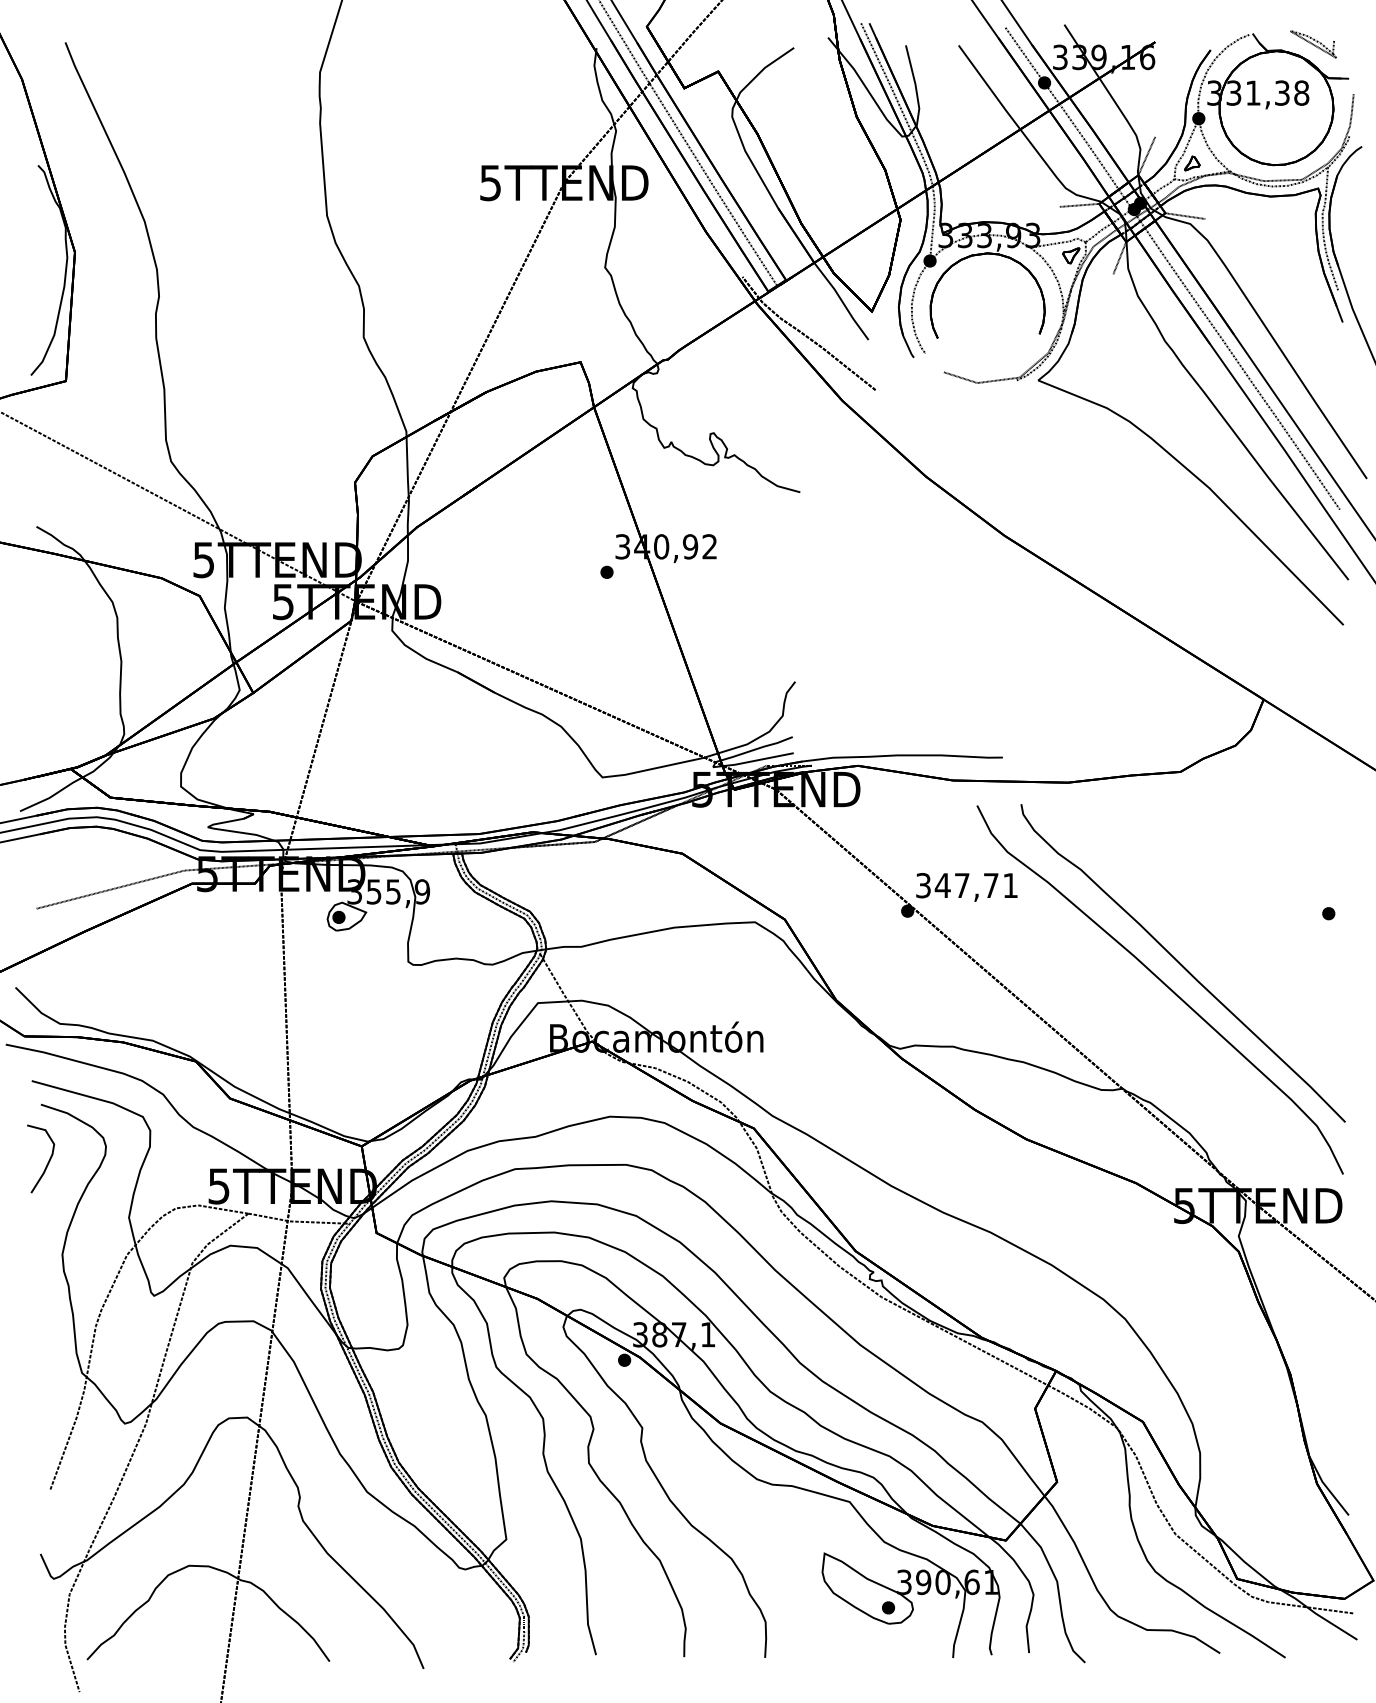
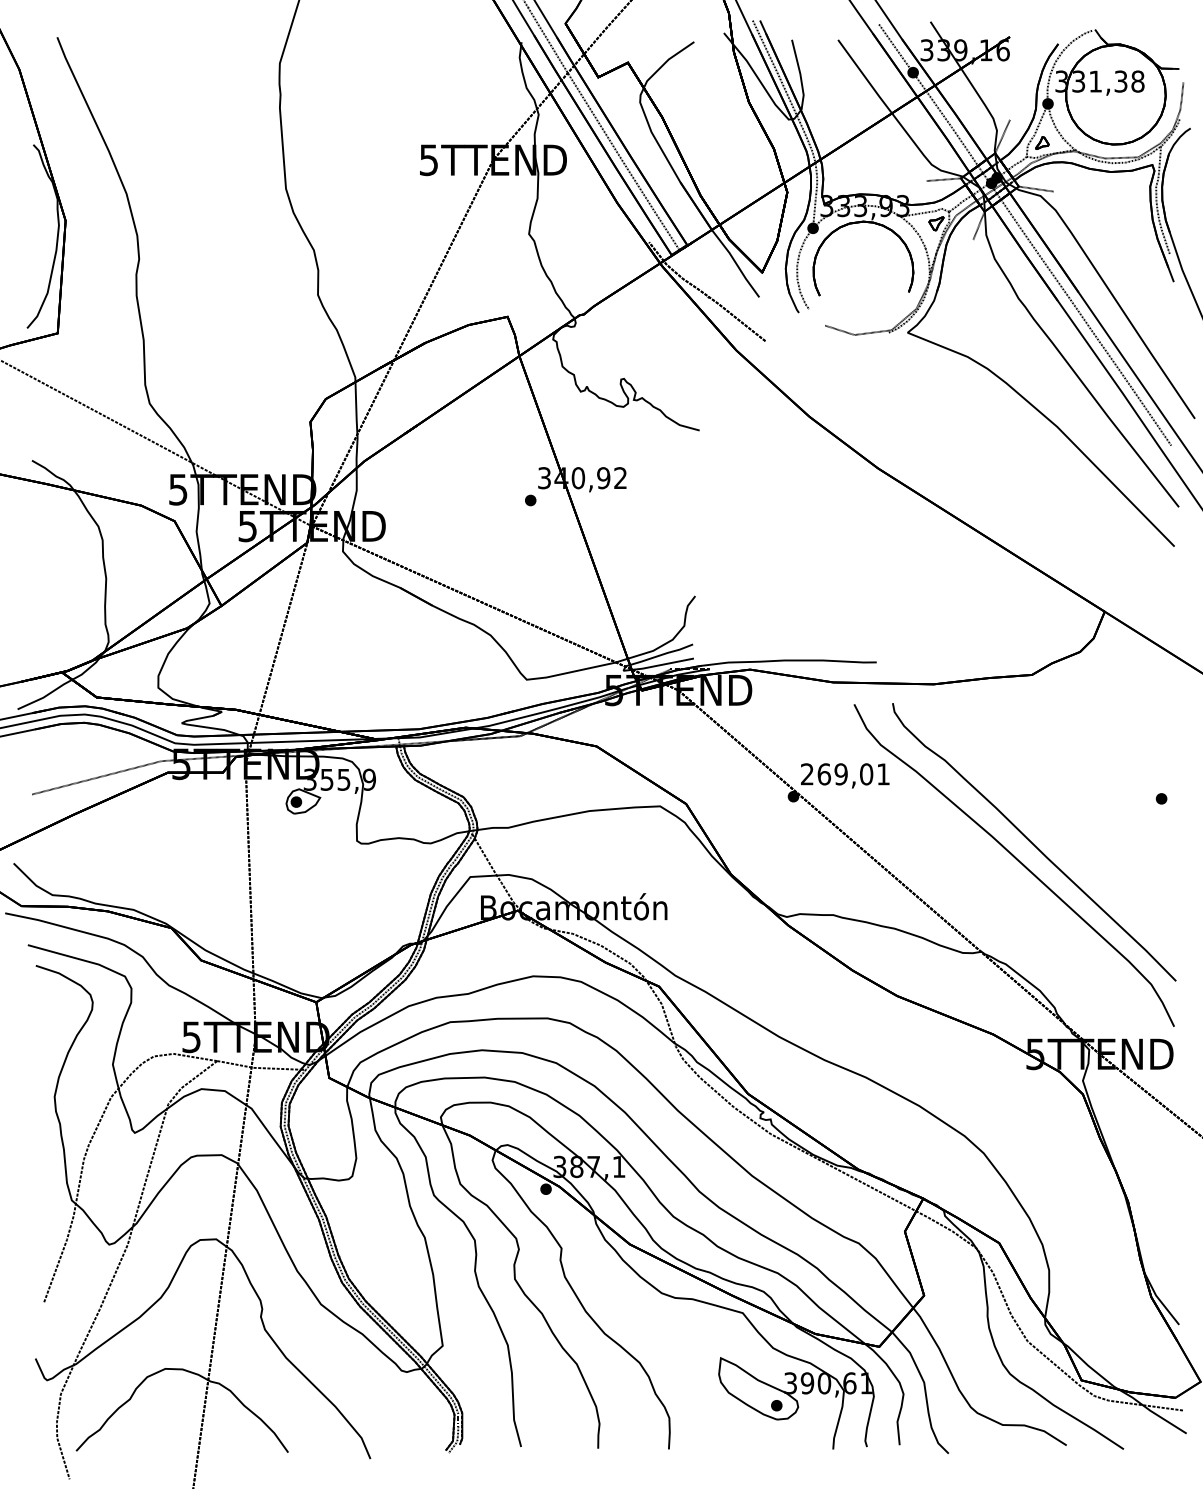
part: (1312, 43) -> (1147, 38), removed
text: (957, 885) -> (837, 774), 347,71 -> 269,01
curve: (47, 1162) -> (41, 1016), removed

